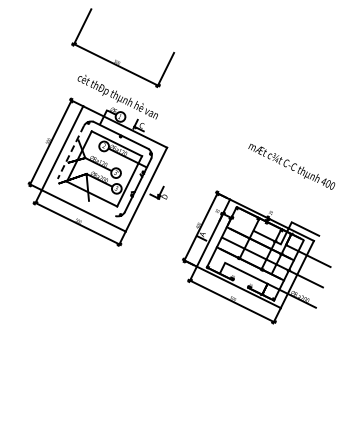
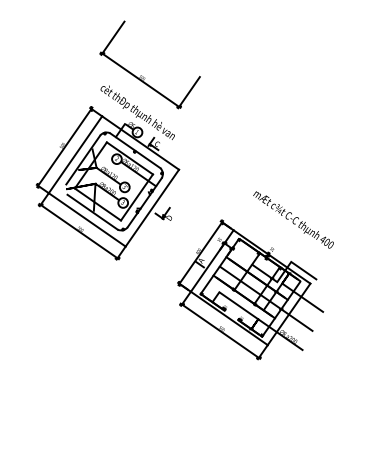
line: (71, 152) -> (83, 160), dashed -> solid
text: (291, 166) -> (293, 219), moved
line: (87, 201) -> (92, 211), added

